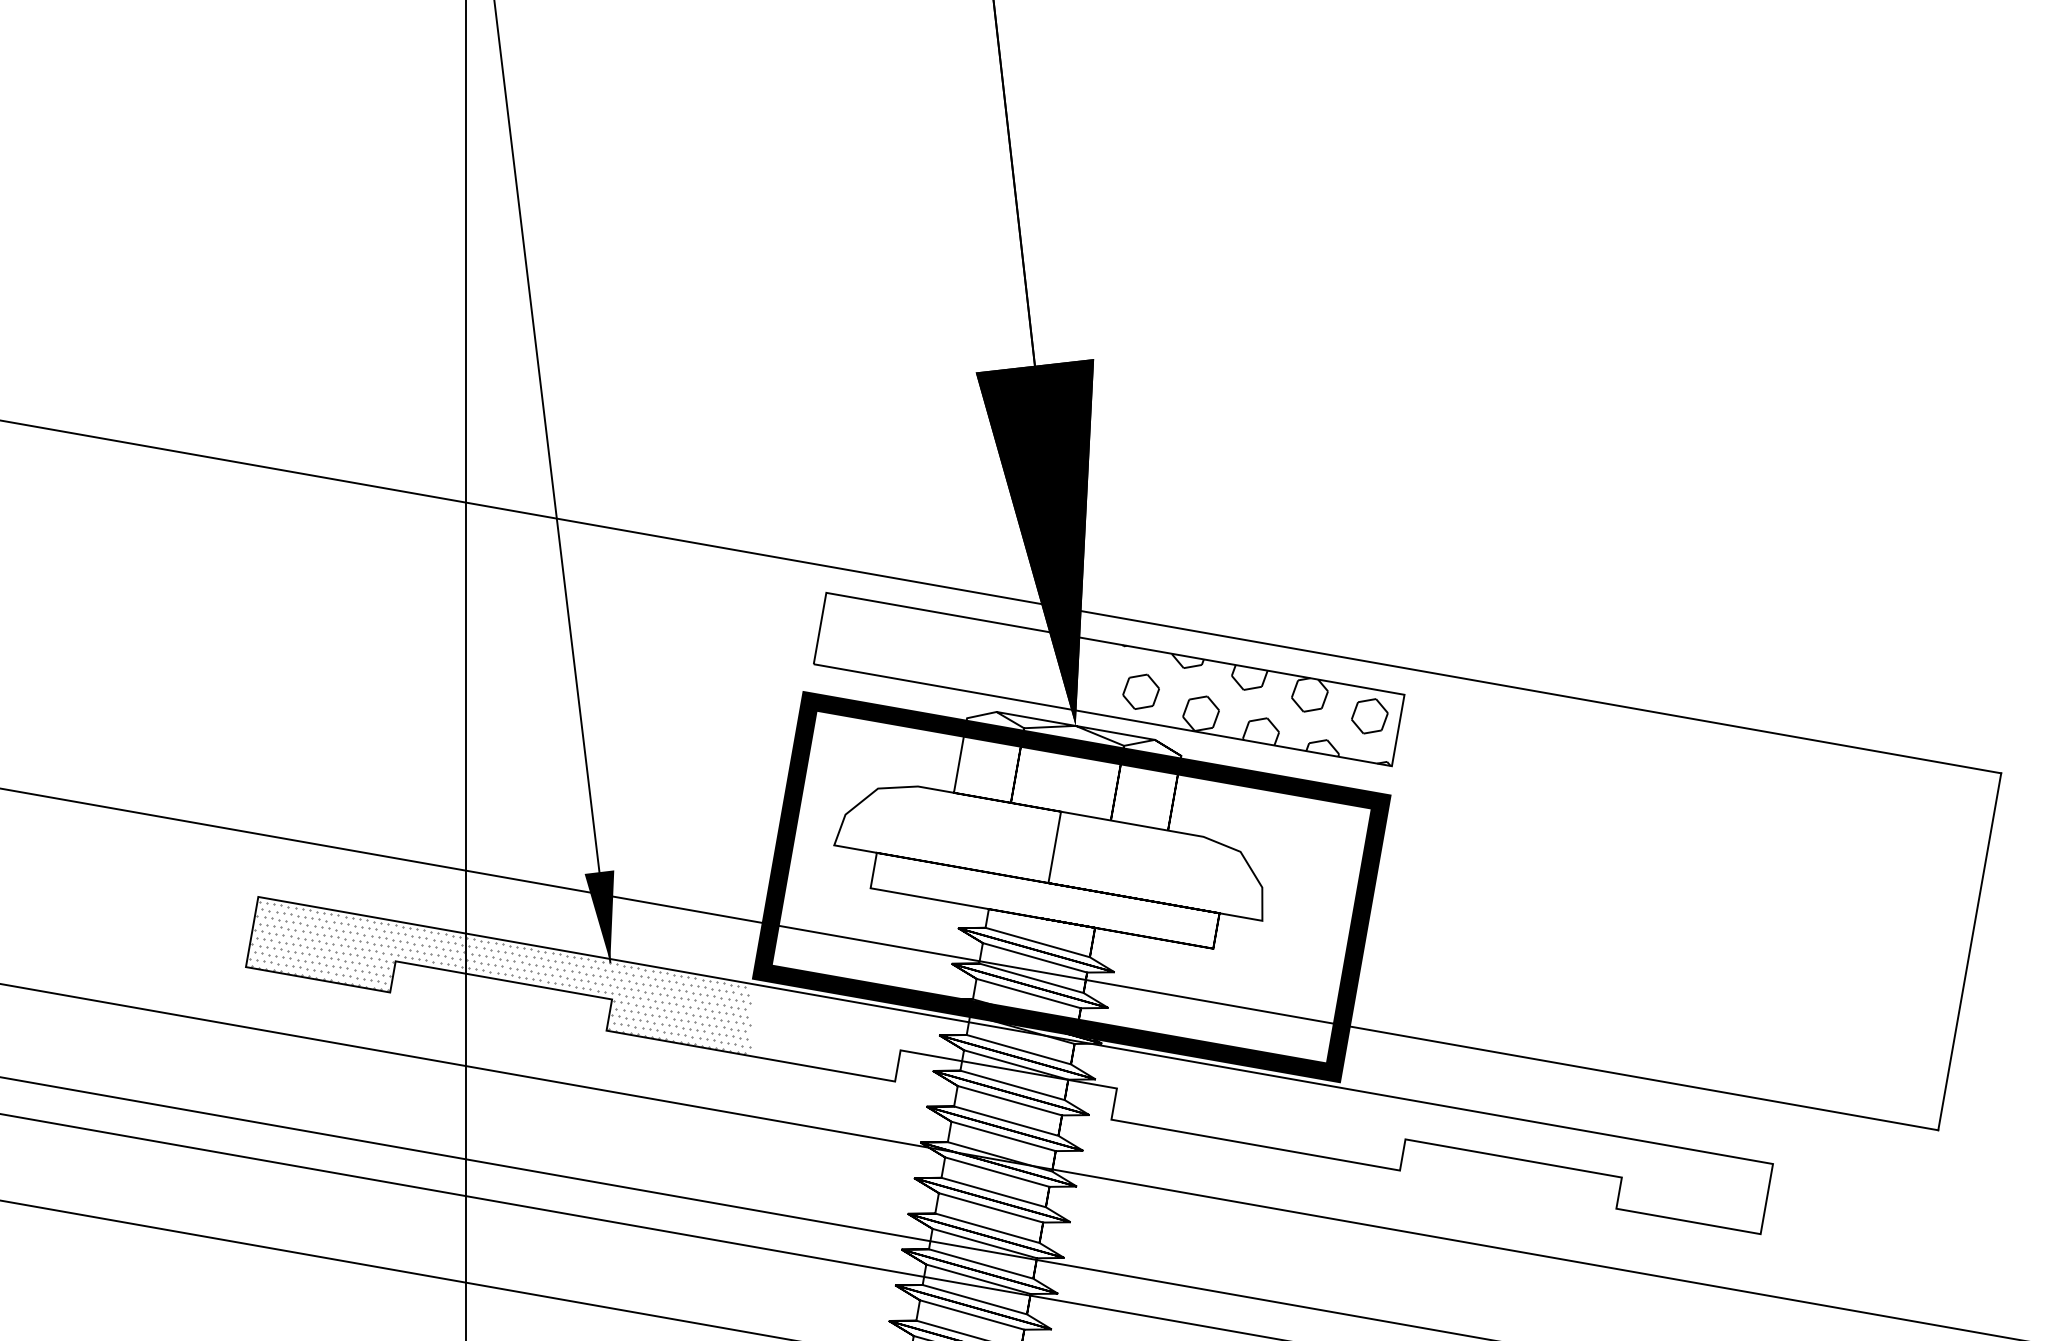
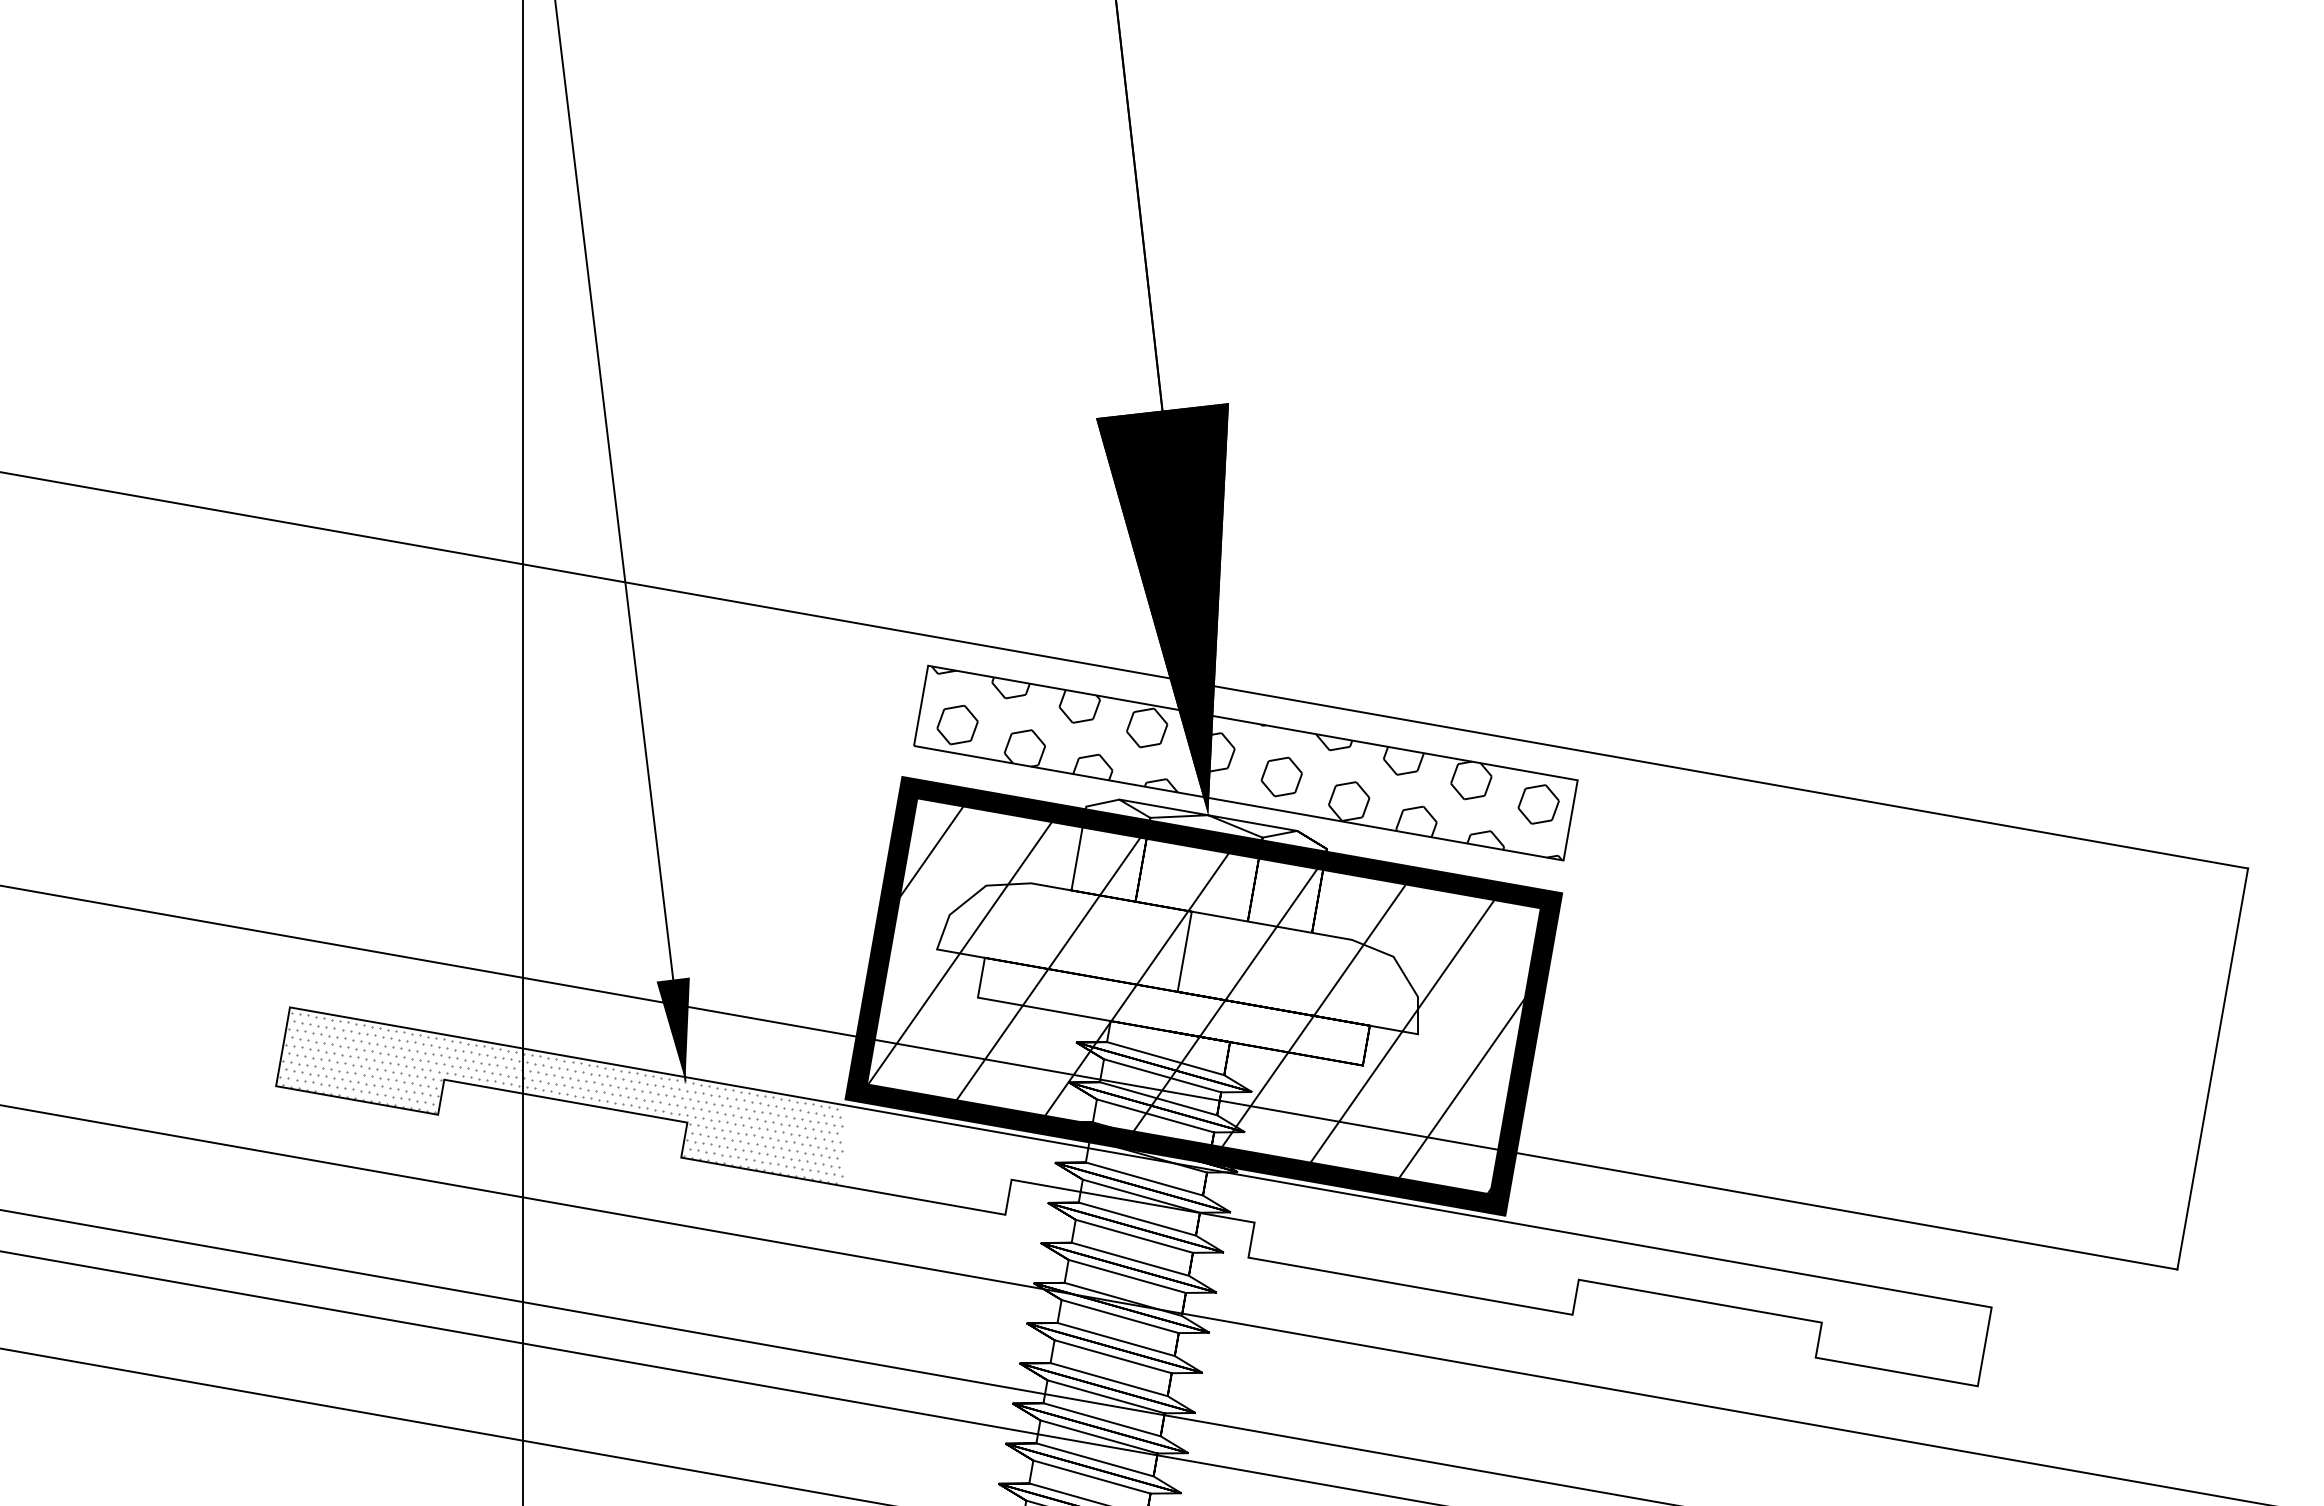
hatch: (963, 649) -> (1082, 729), added
hatch: (1067, 890) -> (1199, 1000), added

